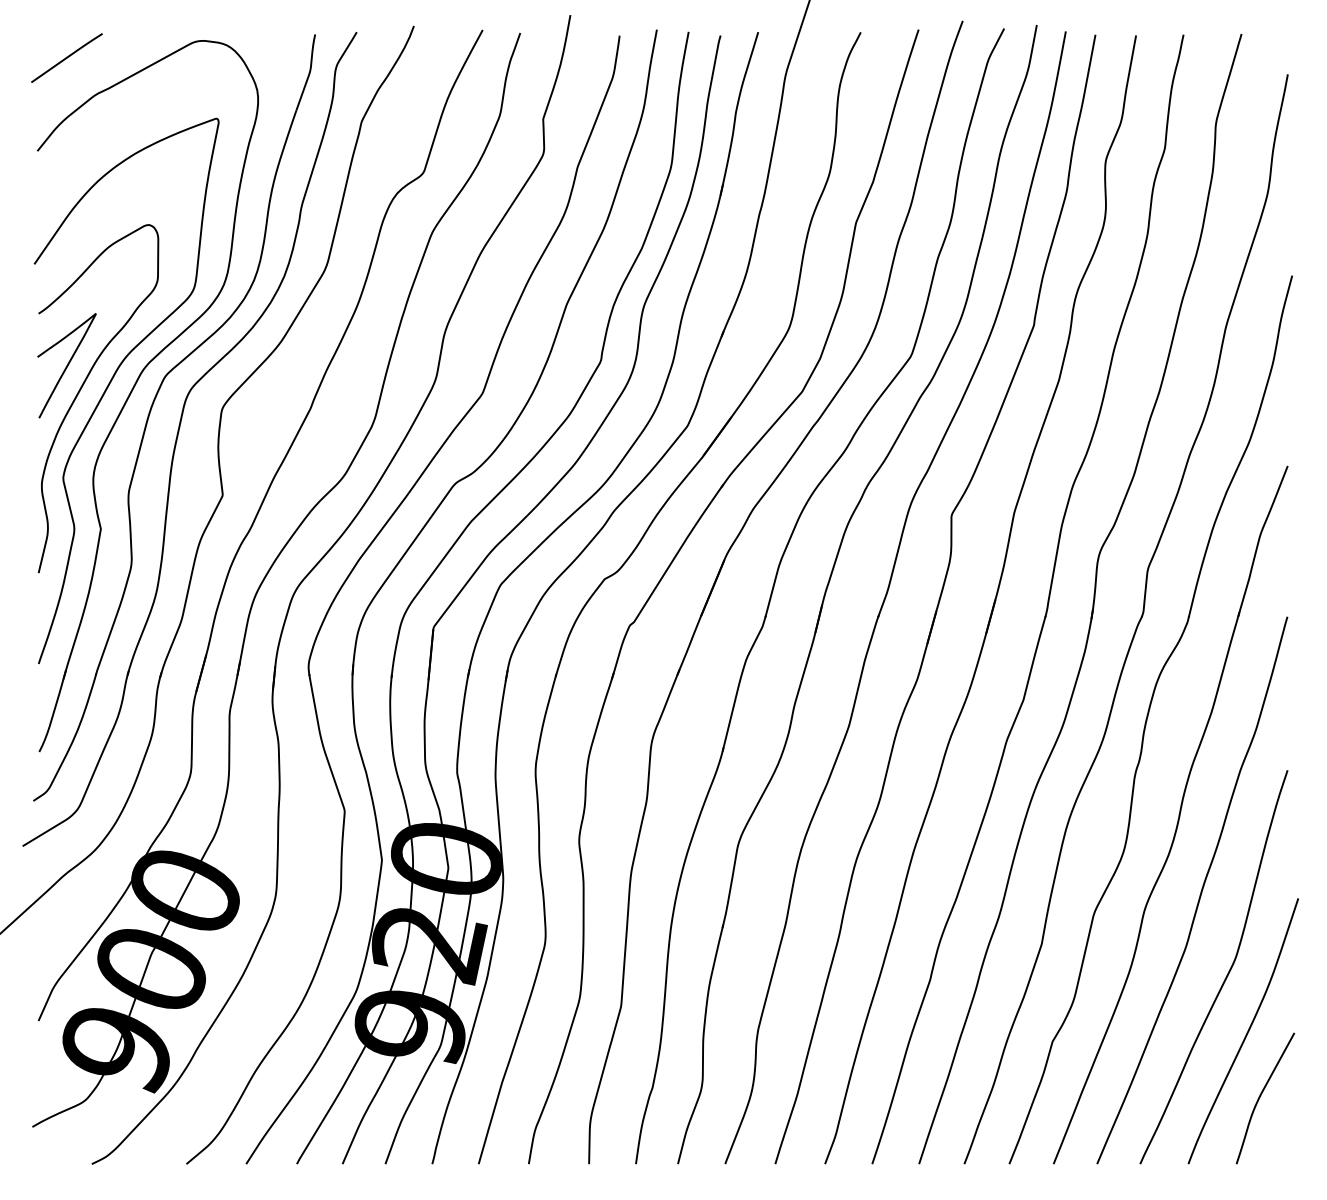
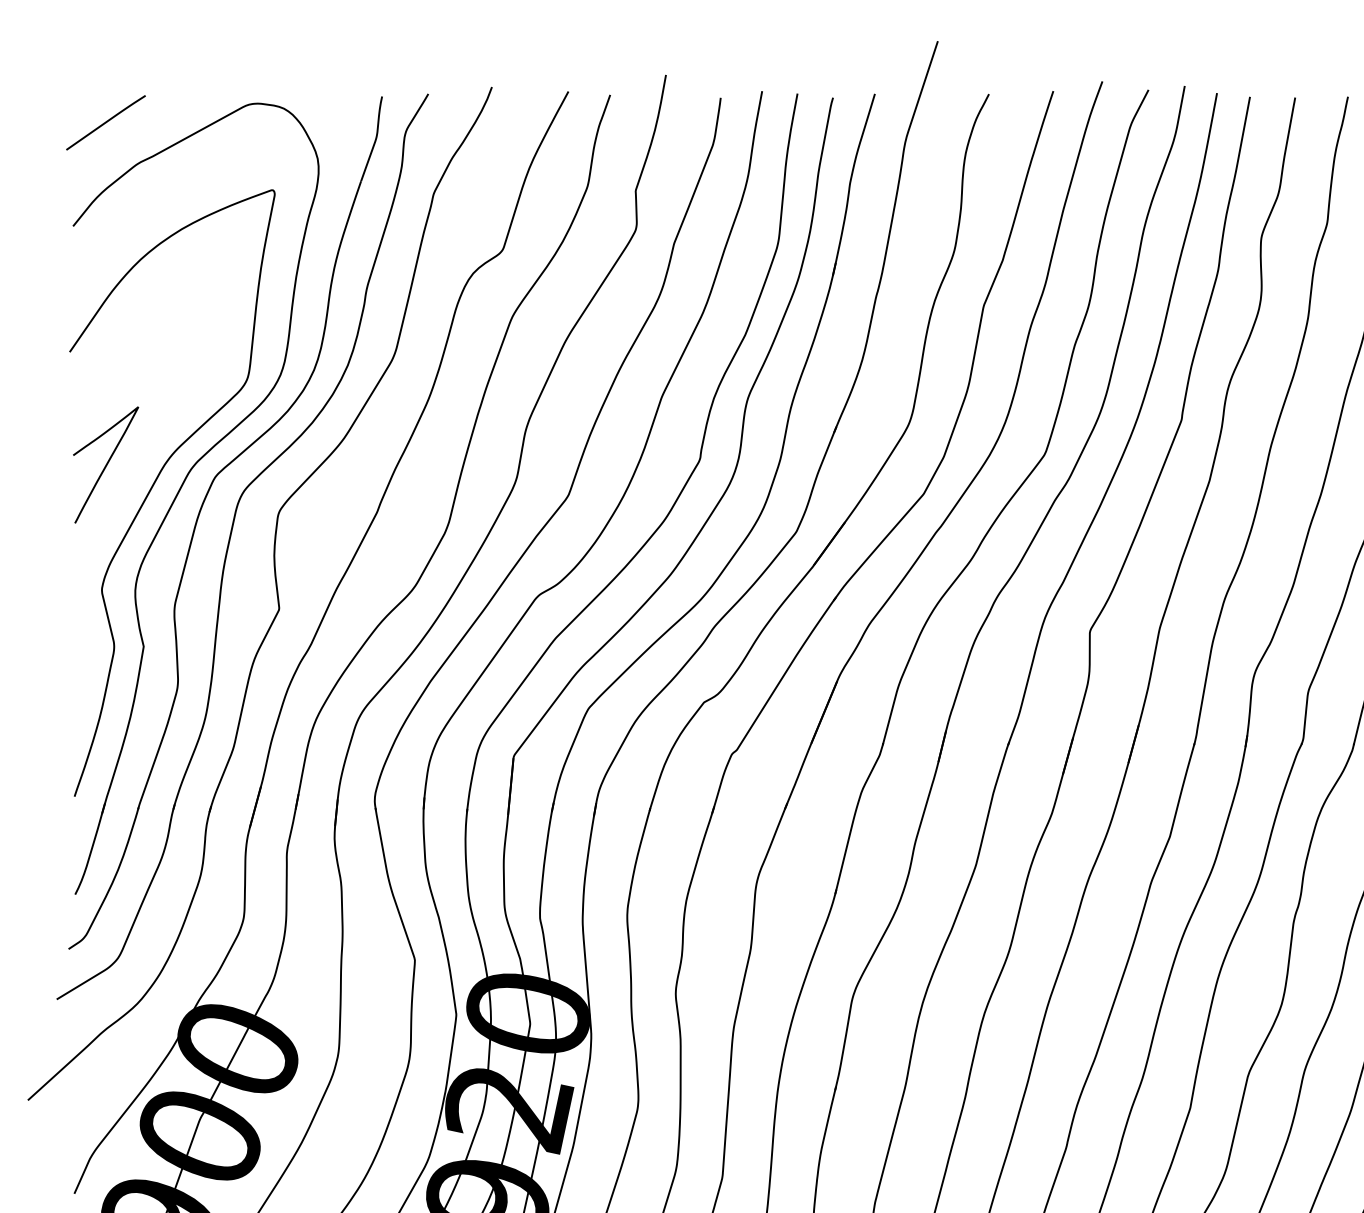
curve: (81, 389) -> (122, 491), removed

